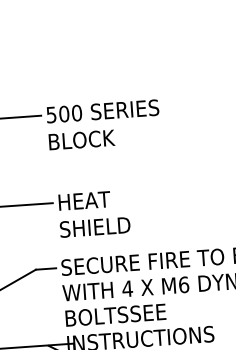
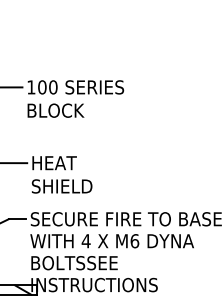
text: (51, 115) -> (31, 87), 500 -> 100

